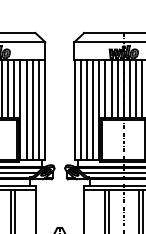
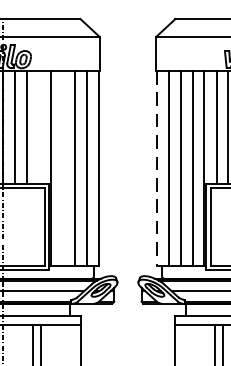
line: (14, 88) -> (39, 126), removed
line: (26, 109) -> (63, 167), removed
line: (74, 110) -> (156, 169), solid -> dashed

